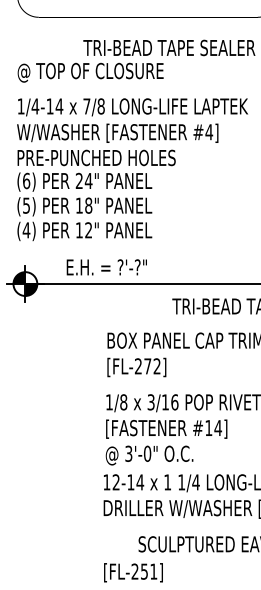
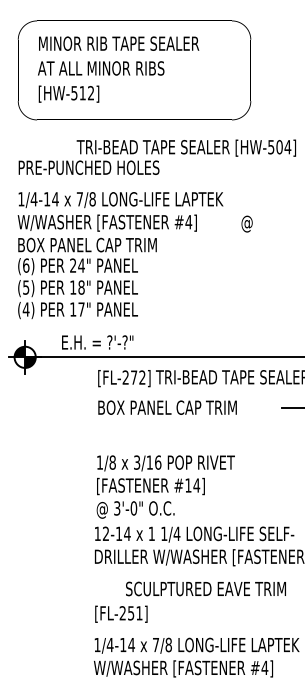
text: (96, 72) -> (88, 169), @ TOP OF CLOSURE -> PRE-PUNCHED HOLES
text: (96, 157) -> (88, 244), PRE-PUNCHED HOLES -> BOX PANEL CAP TRIM
text: (88, 230) -> (81, 309), 12" -> 17"
text: (136, 367) -> (124, 378), moved

